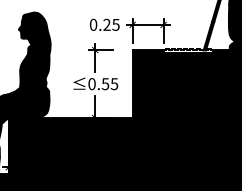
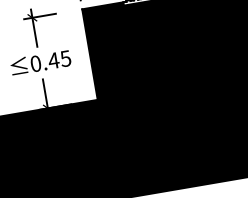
text: (105, 84) -> (53, 61), 0.55 -> 0.45

